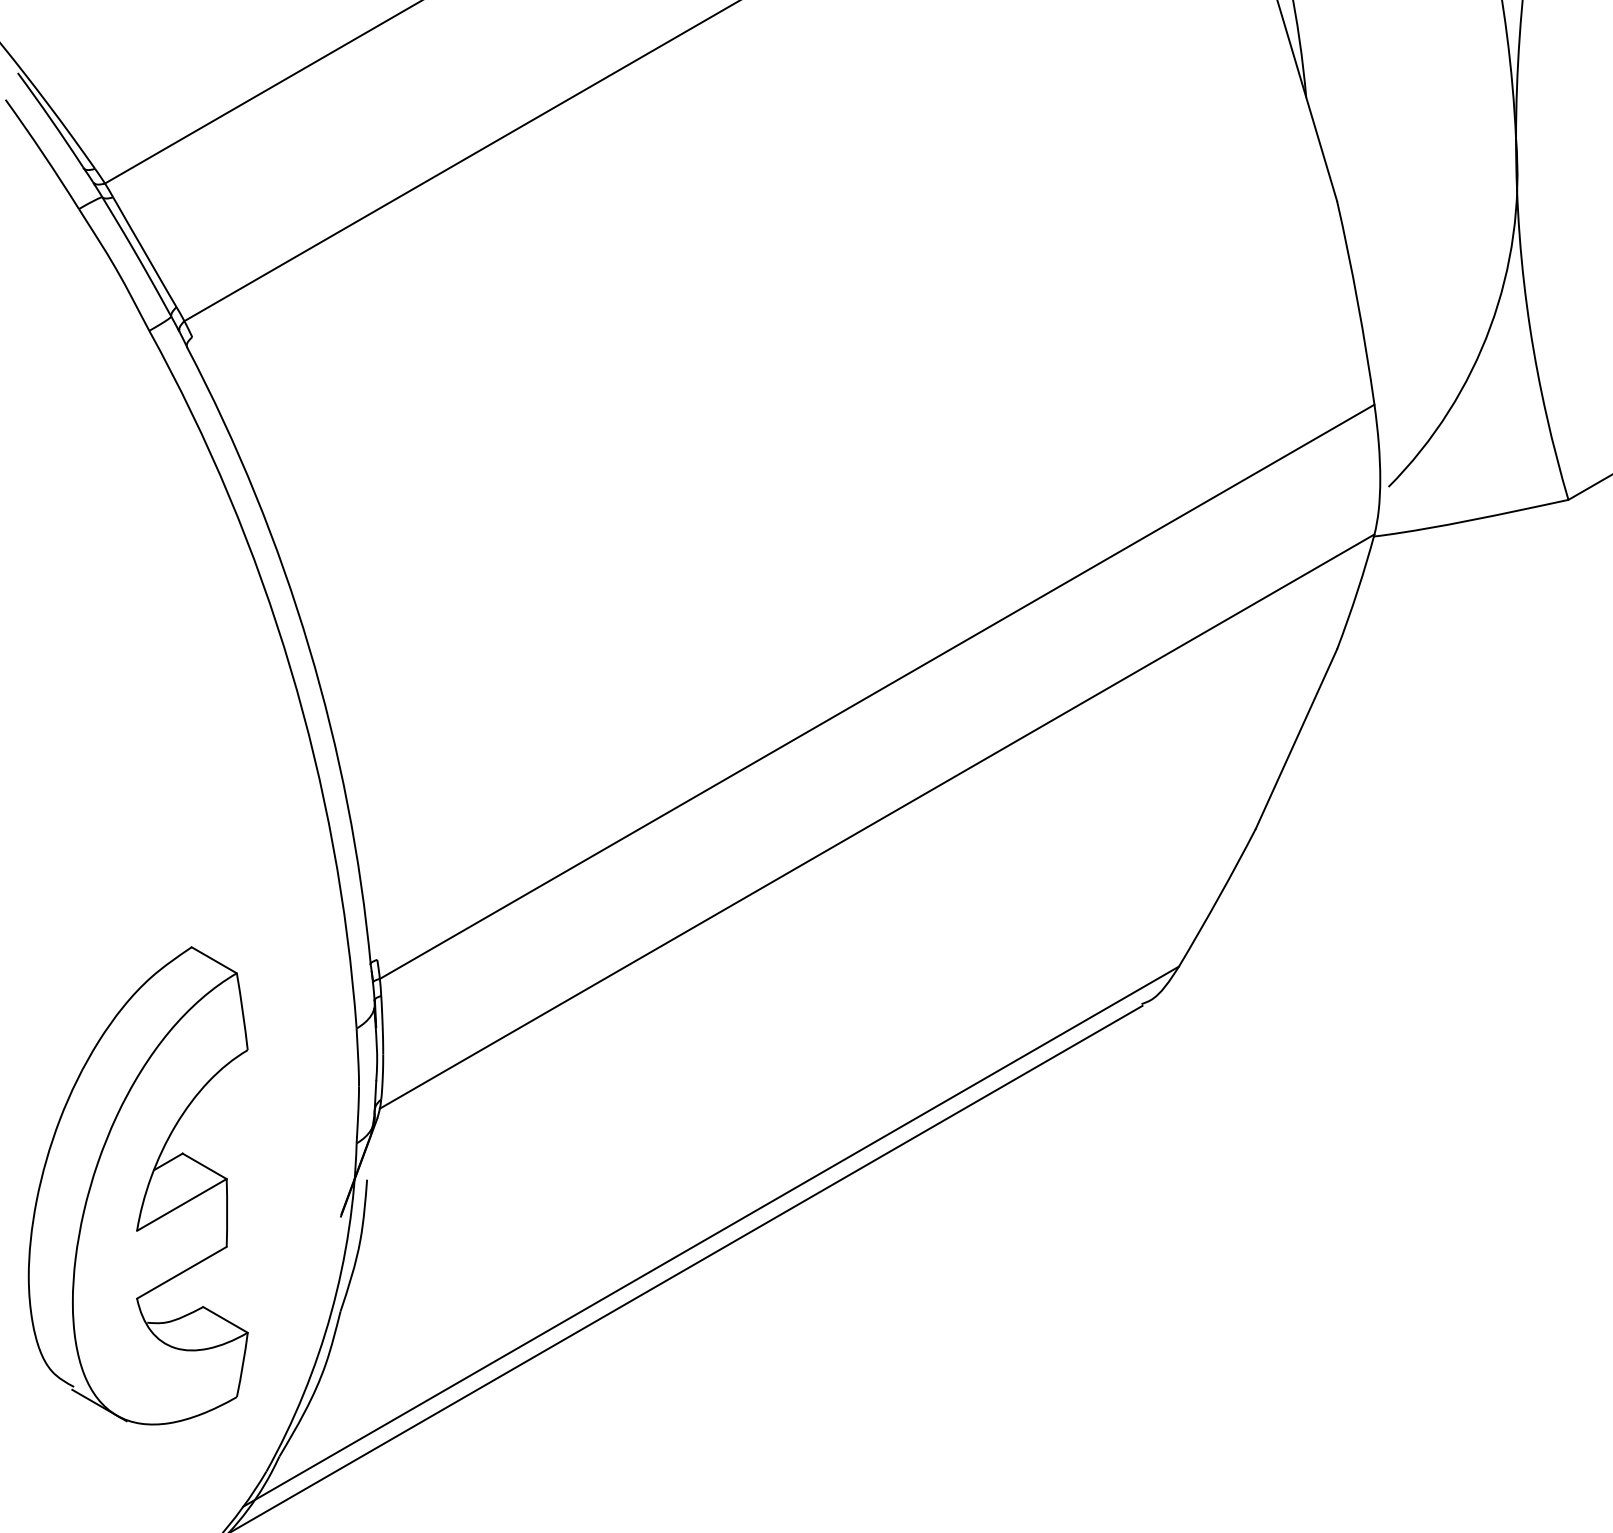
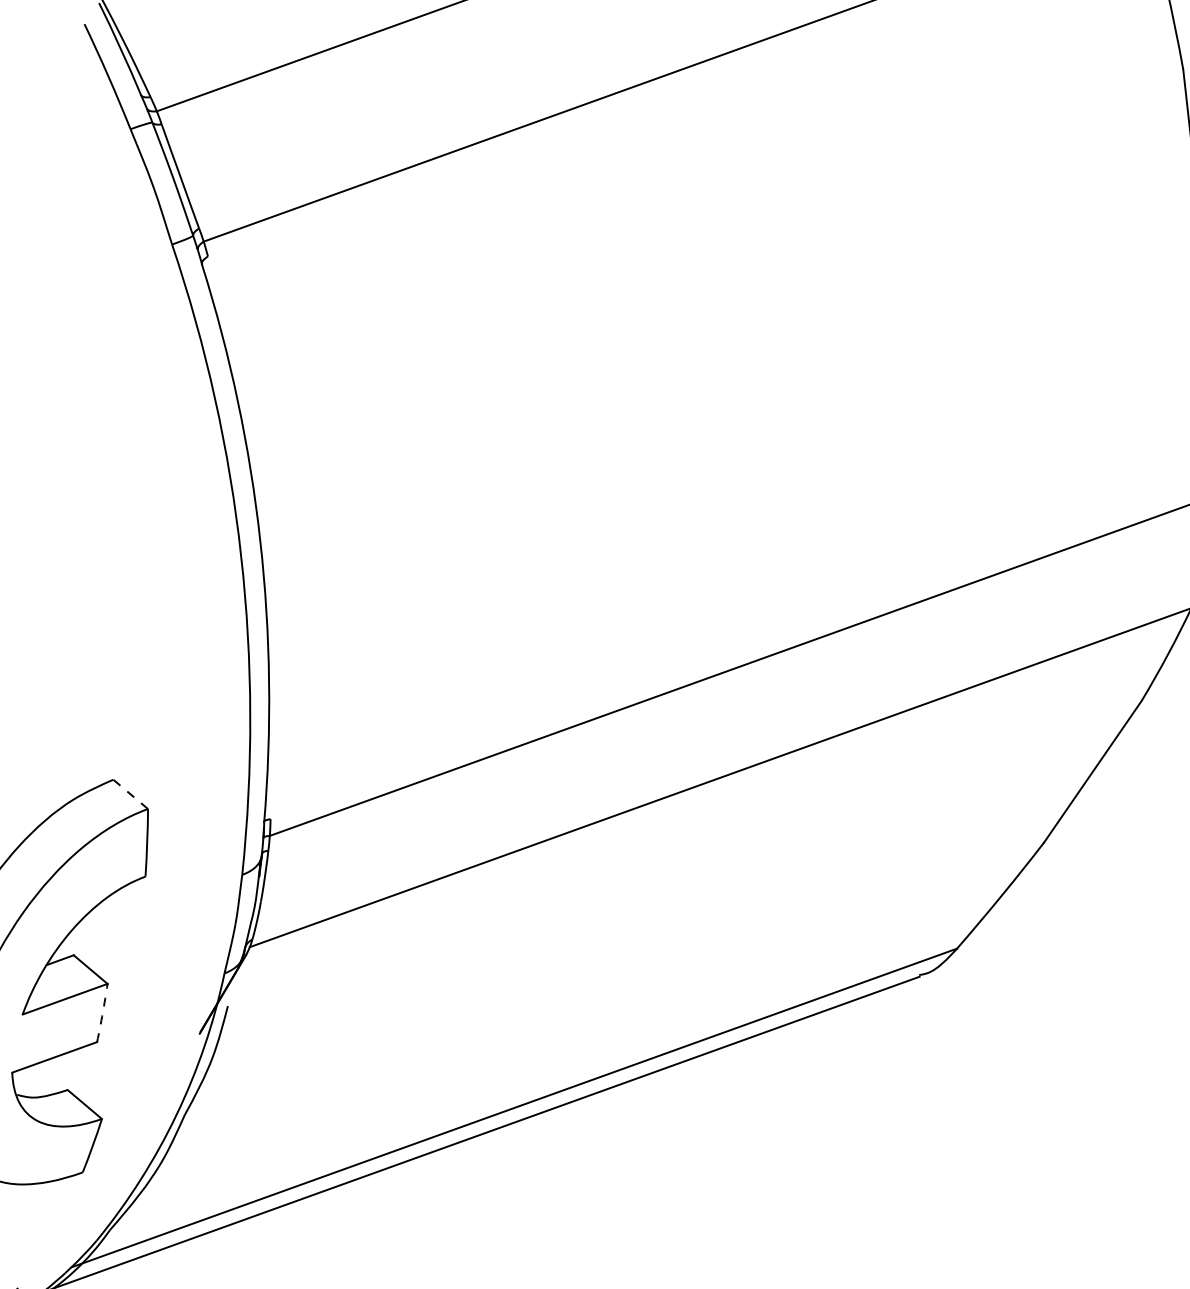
line: (213, 960) -> (129, 794), solid -> dashed
arc: (227, 1212) -> (103, 1012), solid -> dashed

